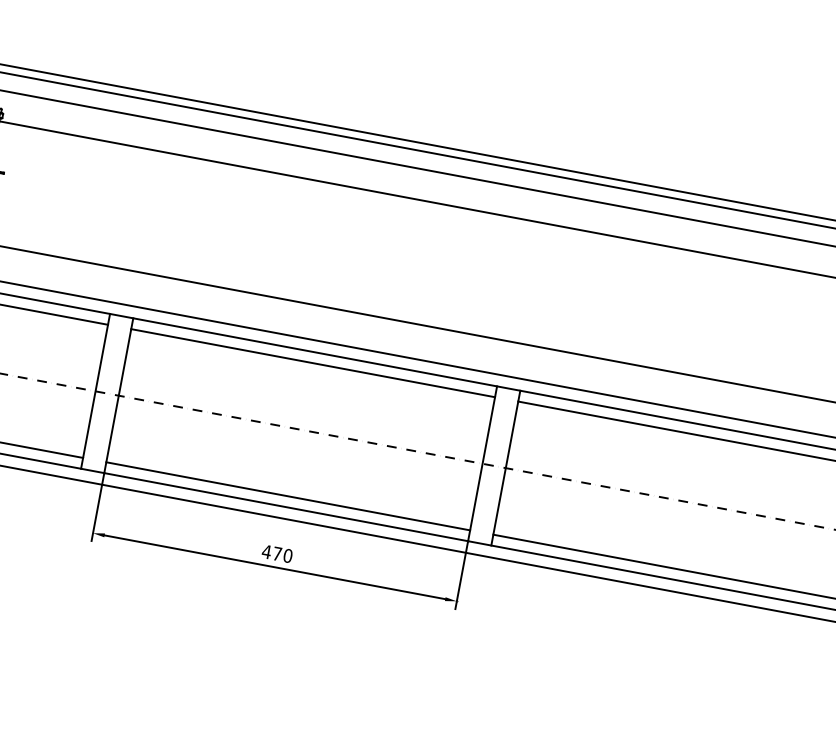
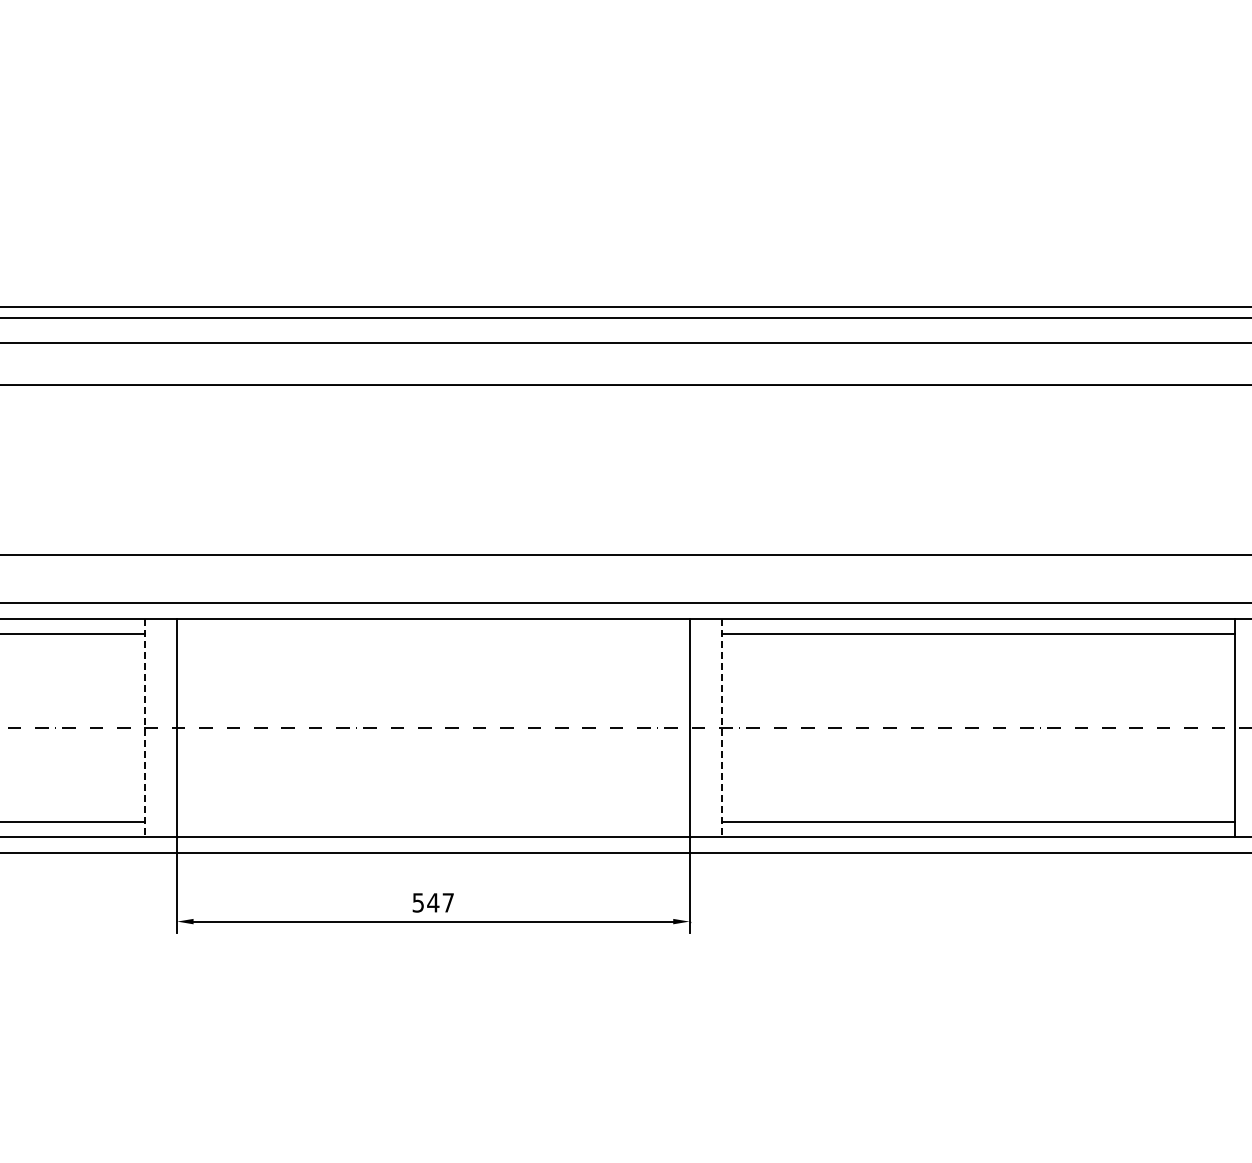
line: (313, 363) -> (433, 634), removed
line: (95, 391) -> (144, 728), solid -> dashed
line: (505, 468) -> (722, 728), solid -> dashed
line: (288, 496) -> (433, 821), removed
text: (277, 553) -> (433, 902), 470 -> 547

